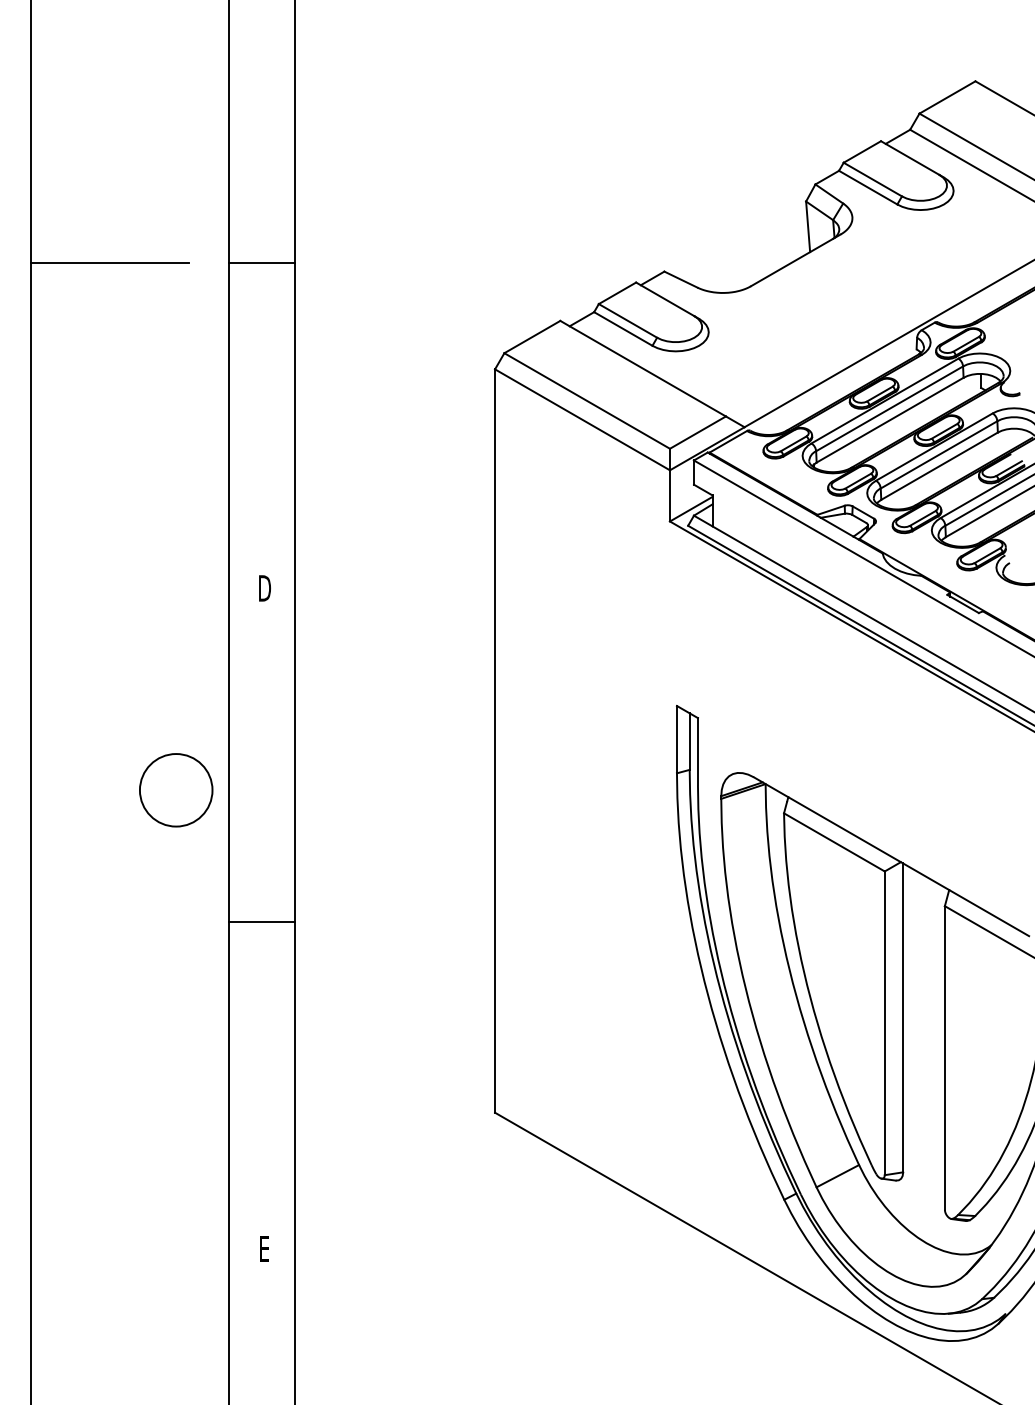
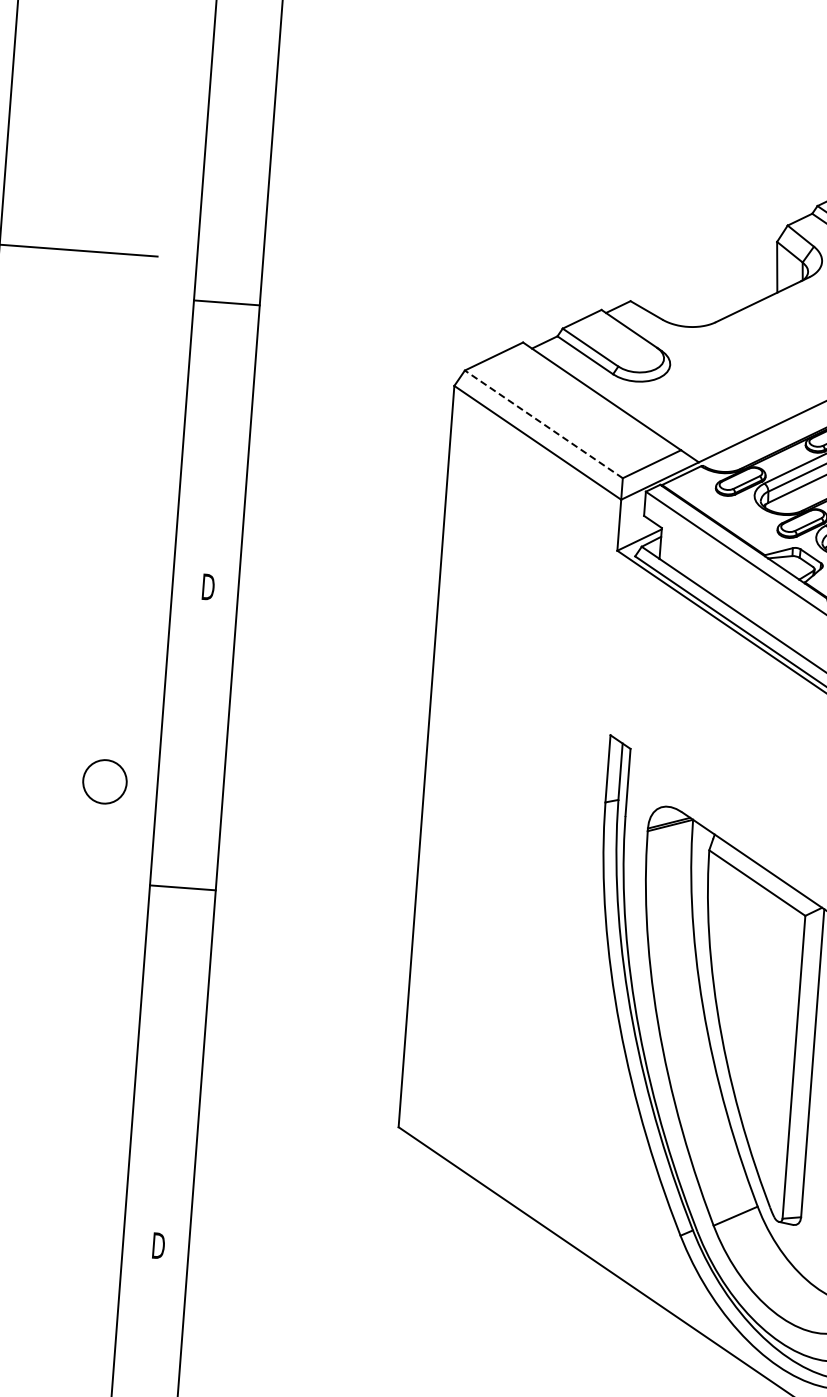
line: (261, 262) -> (226, 302), moved
line: (587, 400) -> (544, 423), solid -> dashed
circle: (176, 790) -> (105, 782), size x0.6
line: (261, 922) -> (182, 888), moved
text: (264, 1248) -> (158, 1245), E -> D

